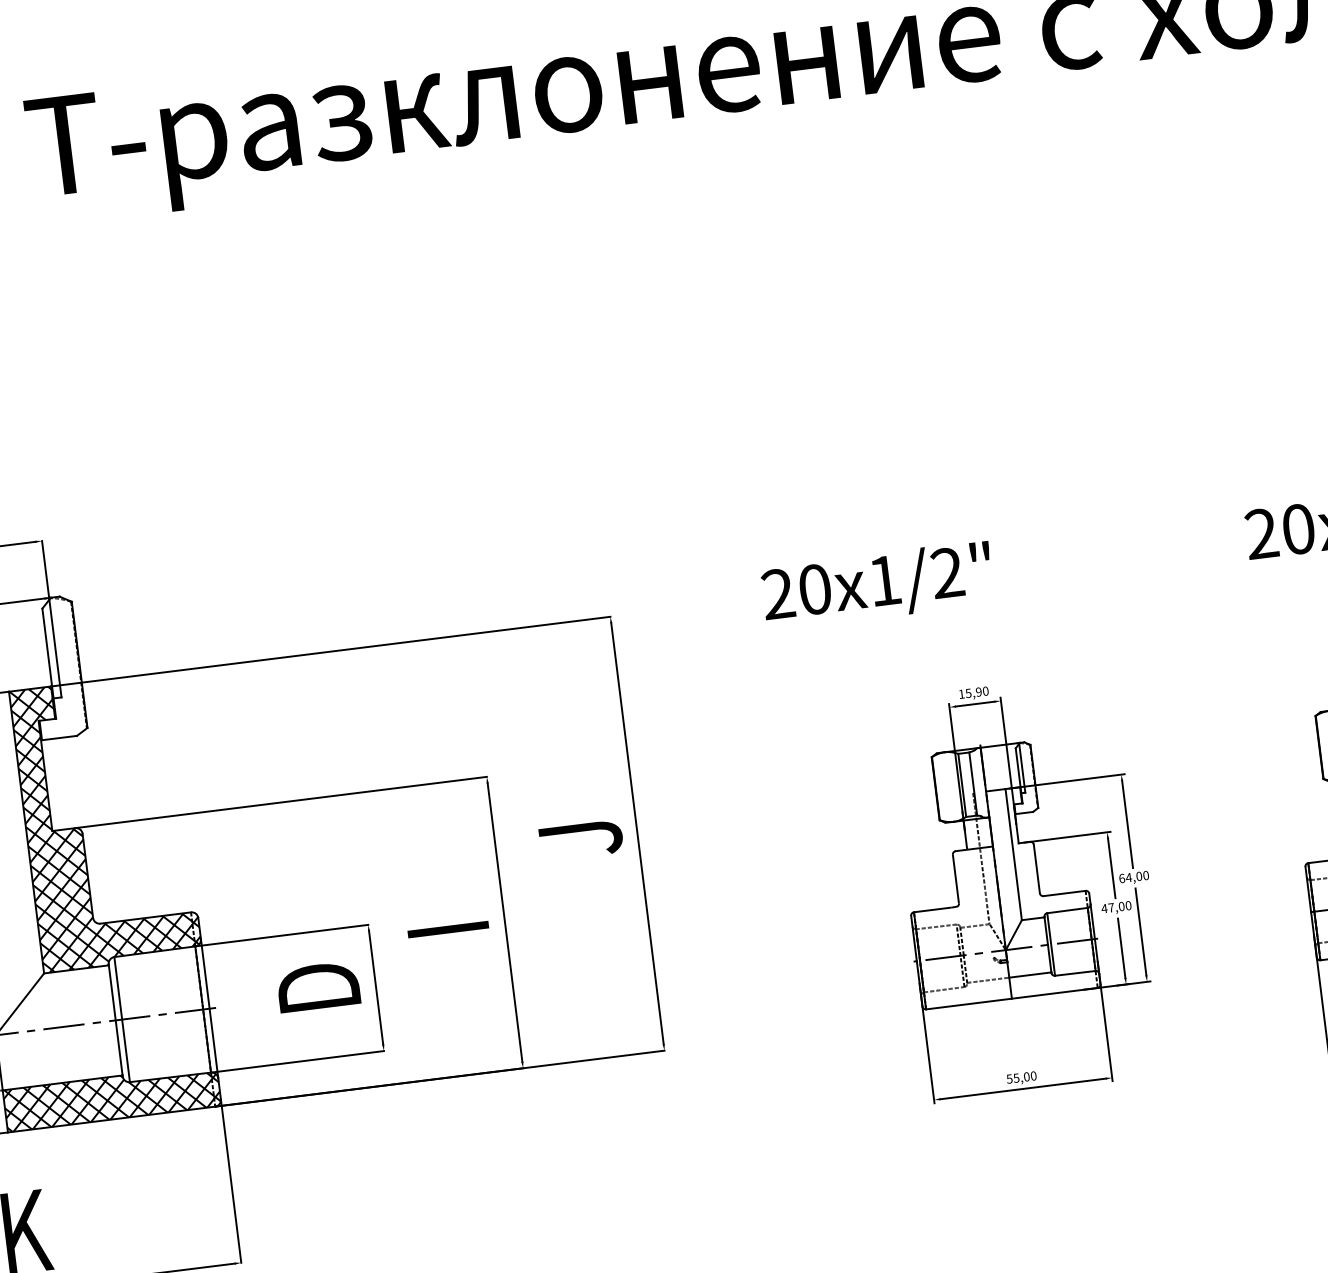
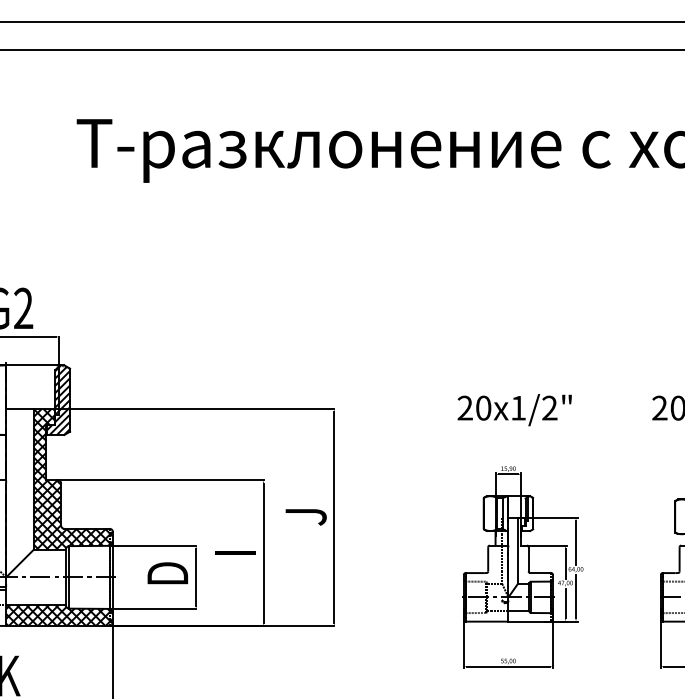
text: (877, 586) -> (514, 410), moved
hatch: (56, 666) -> (58, 399), added

